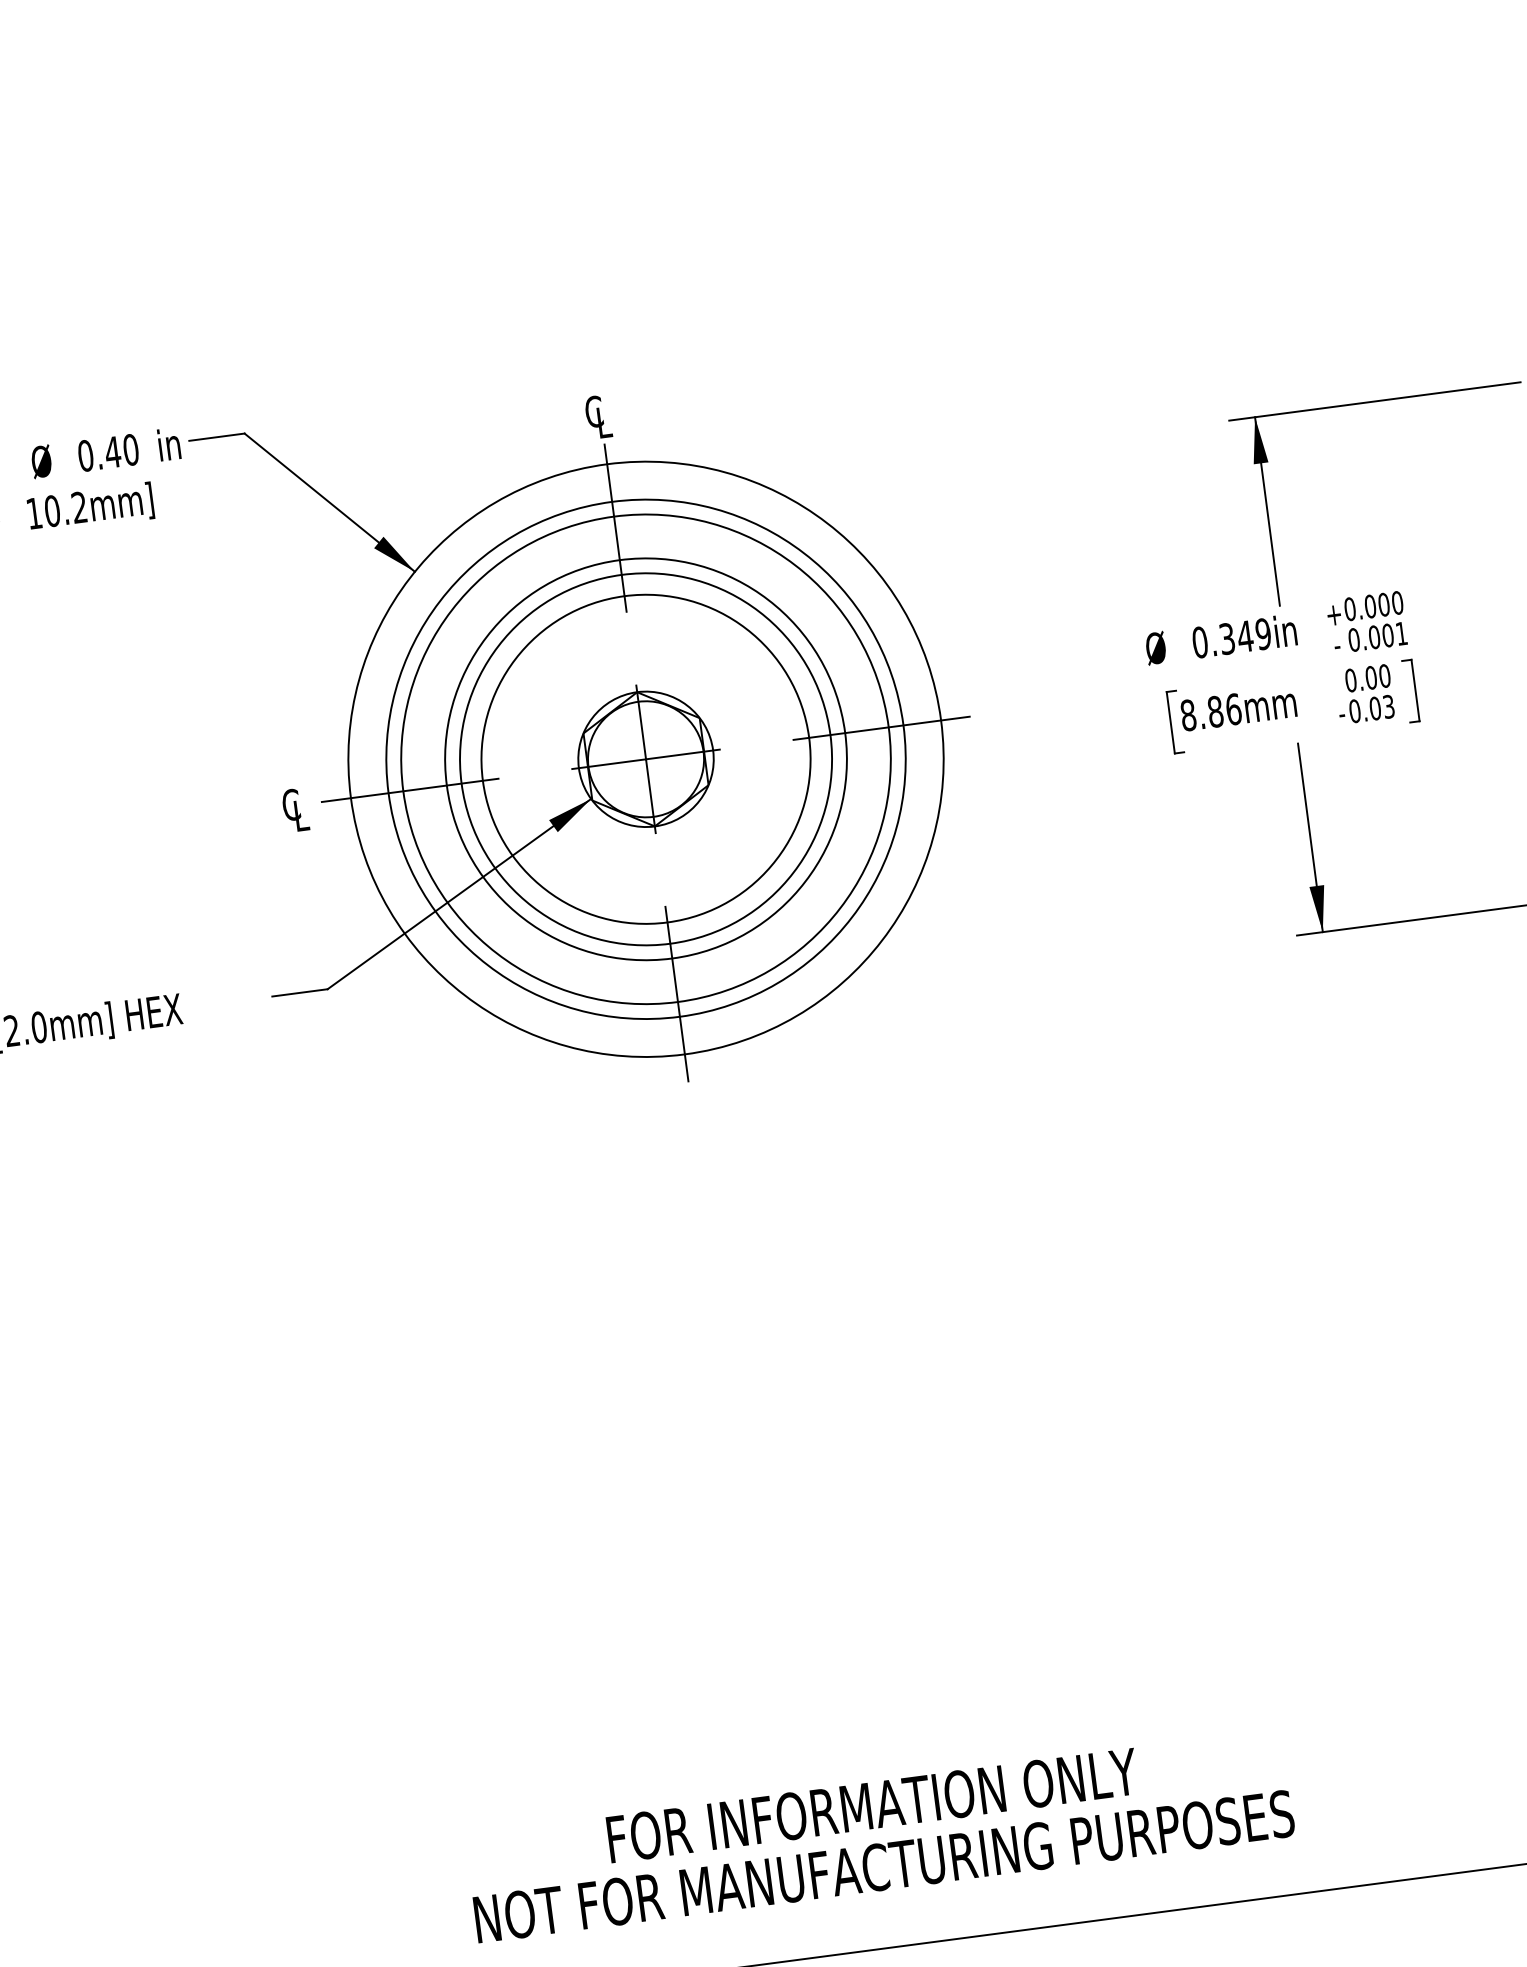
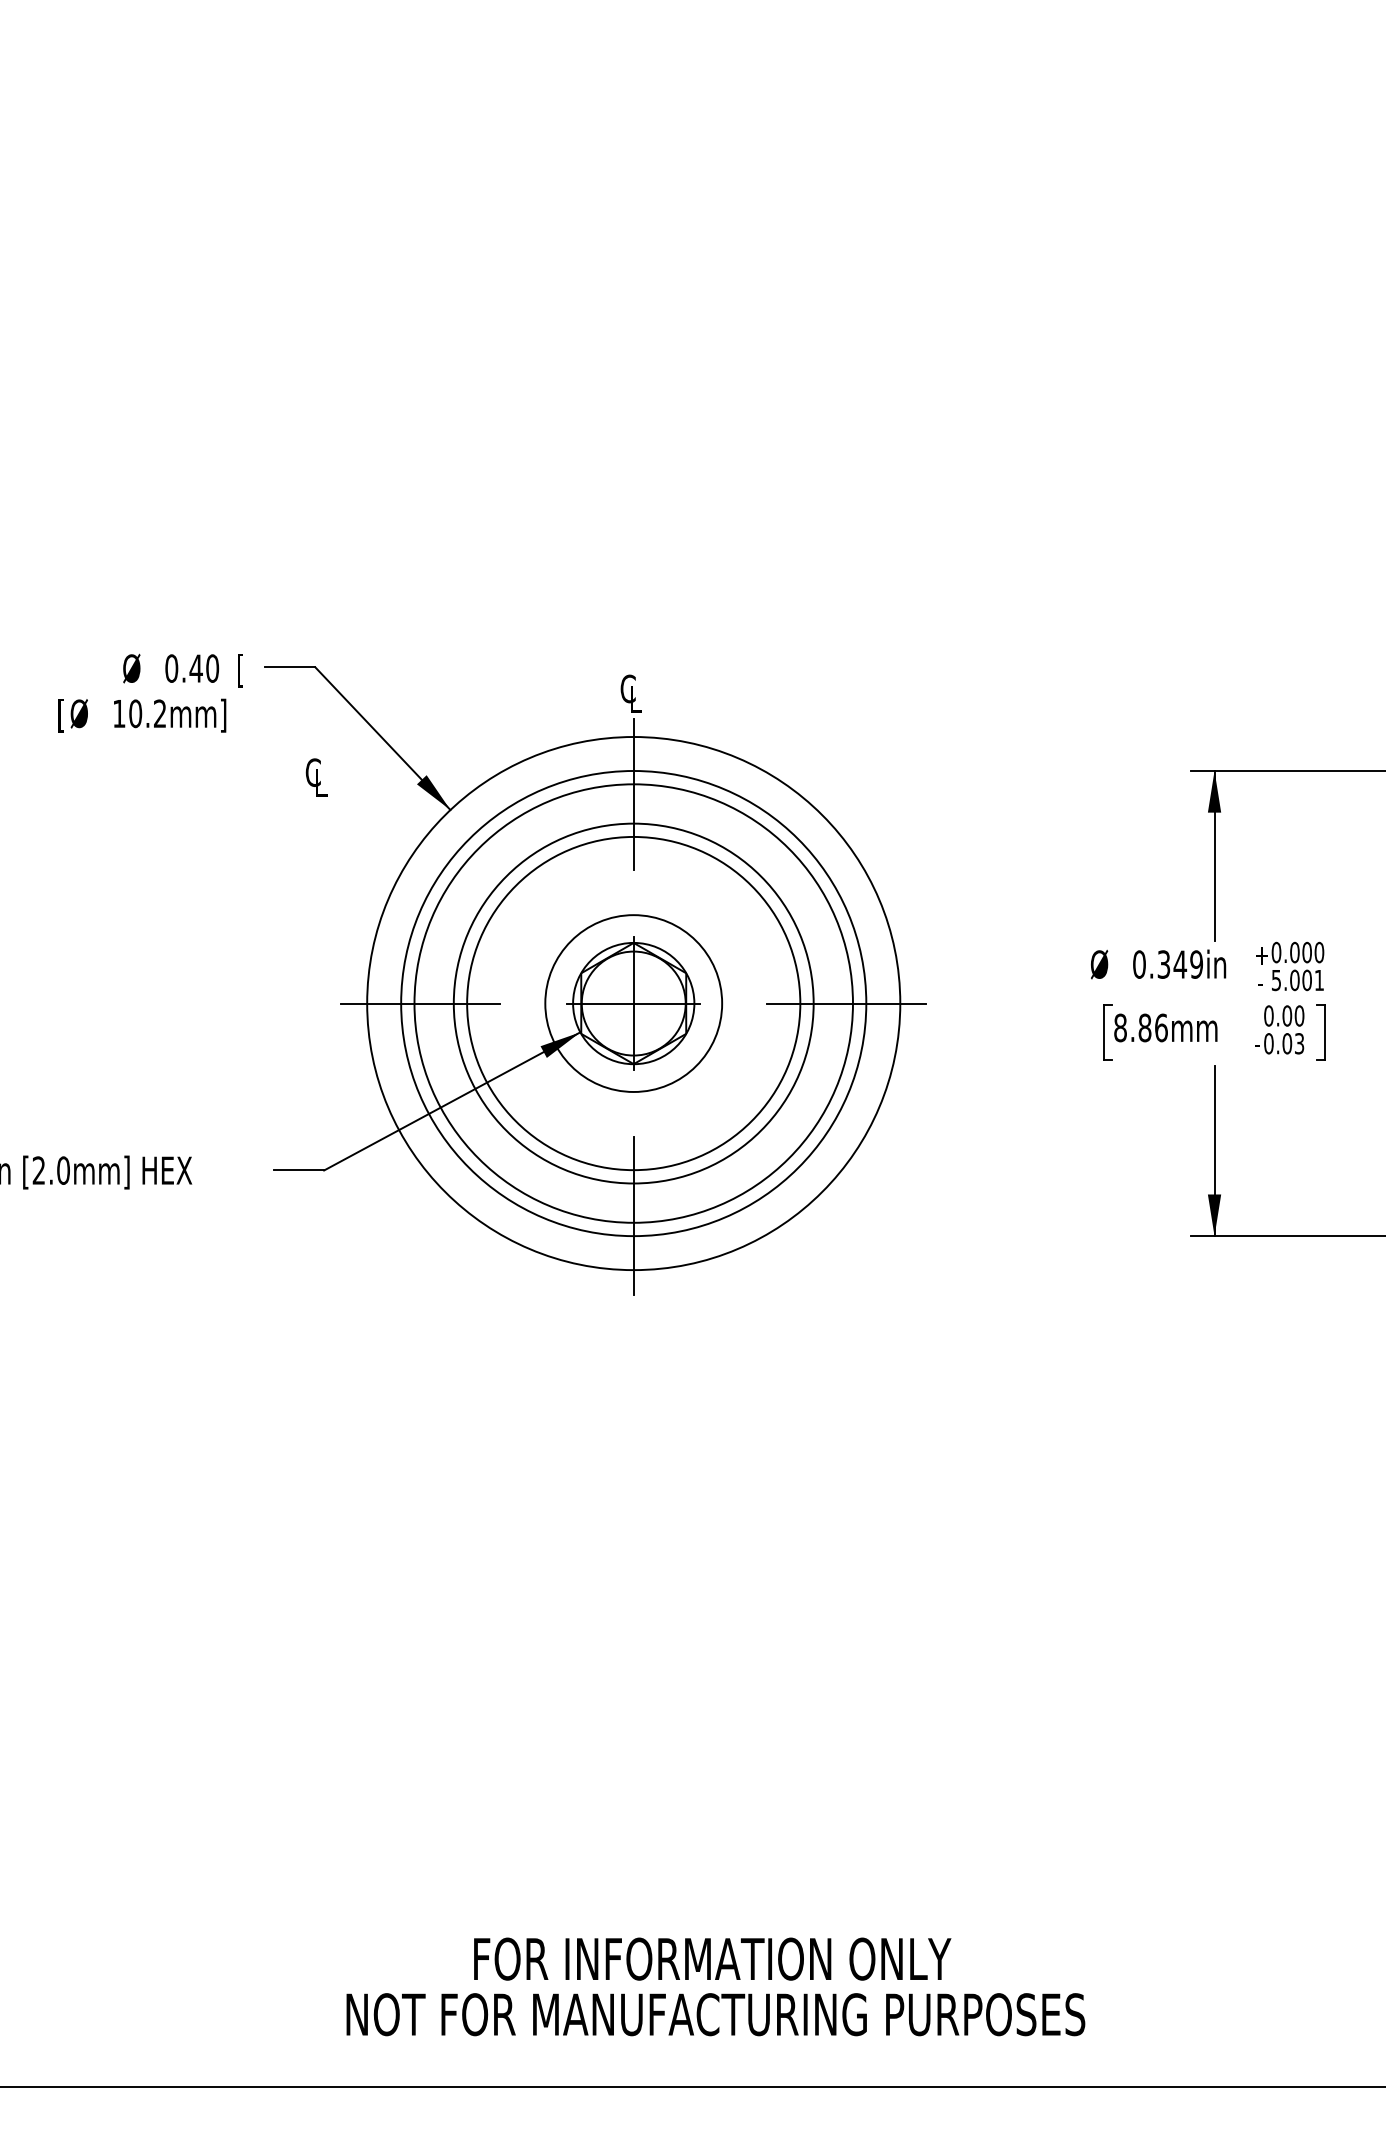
text: (168, 447) -> (246, 670), in -> [
text: (1354, 640) -> (1276, 980), 0.001 -> 5.001
circle: (645, 759) -> (633, 1003), size x0.6
text: (295, 809) -> (316, 777), moved

